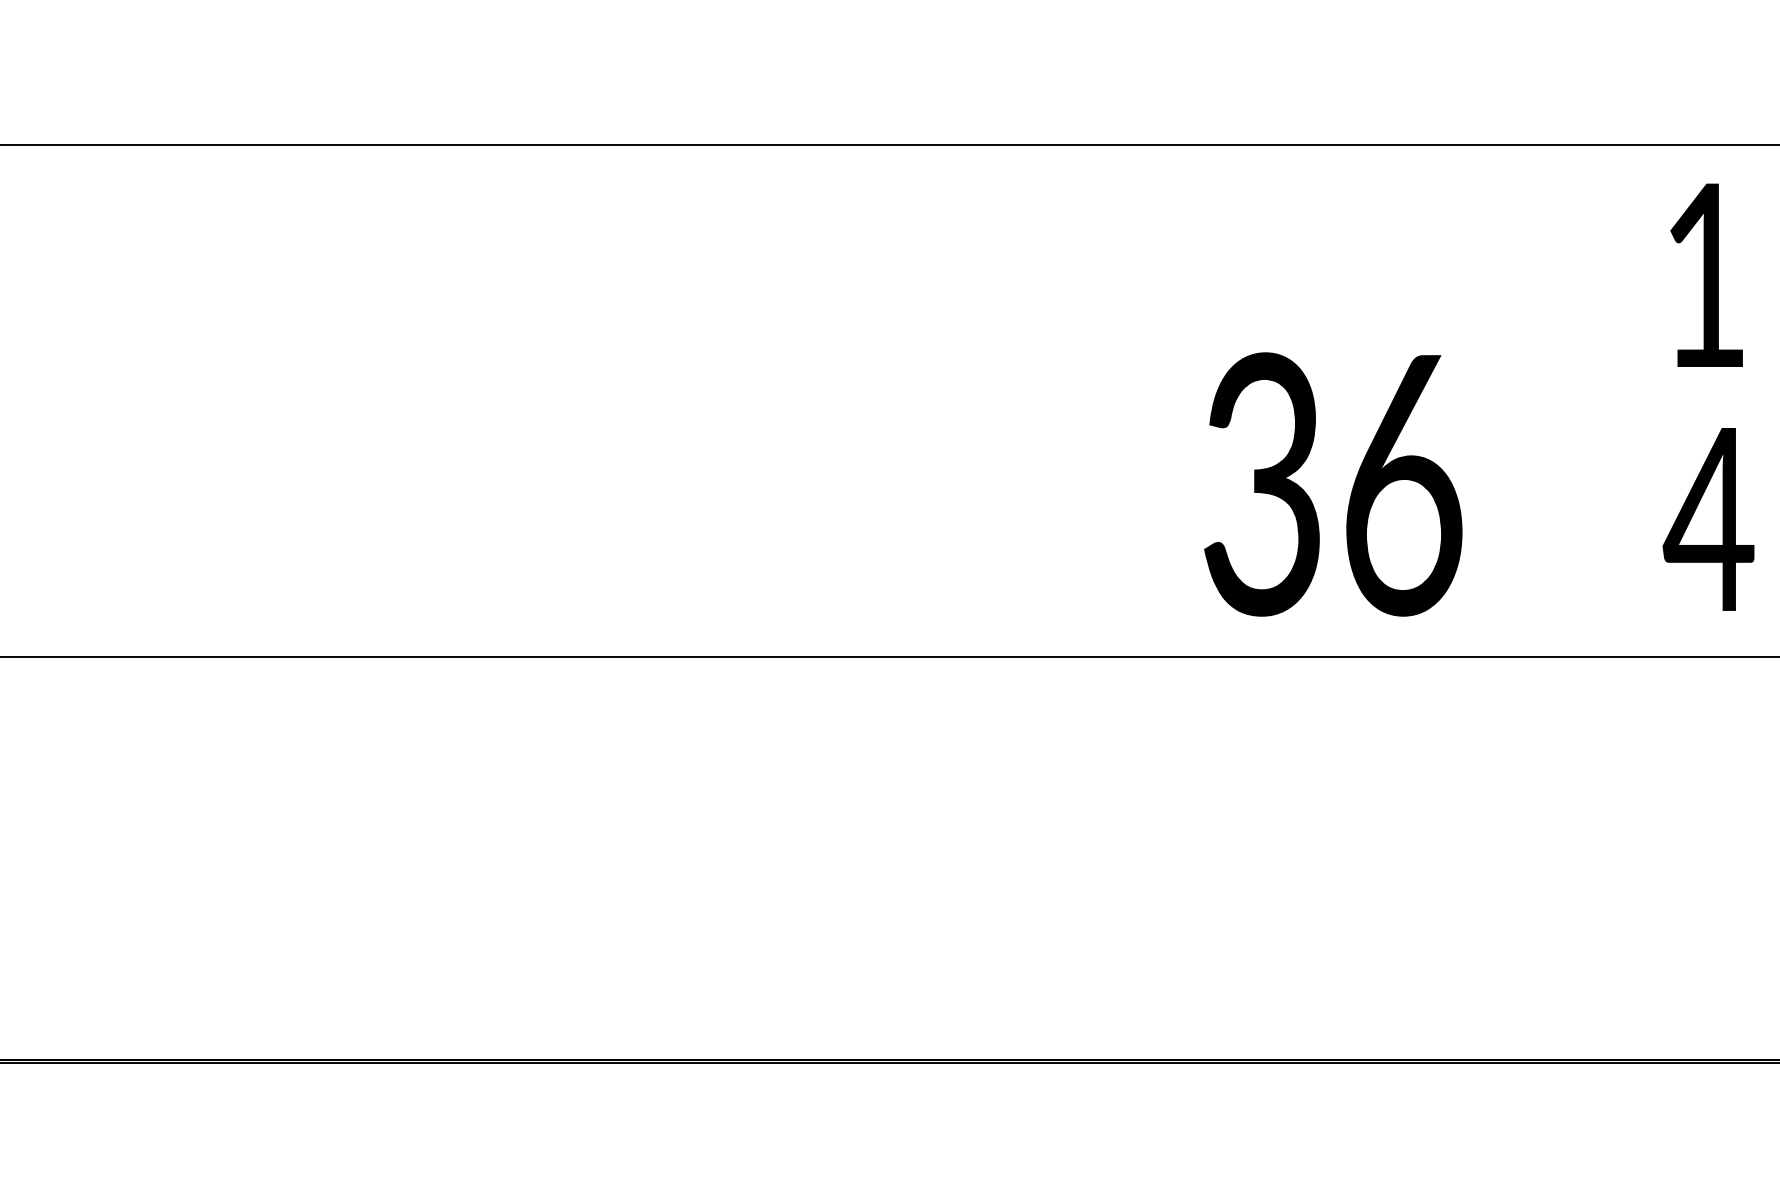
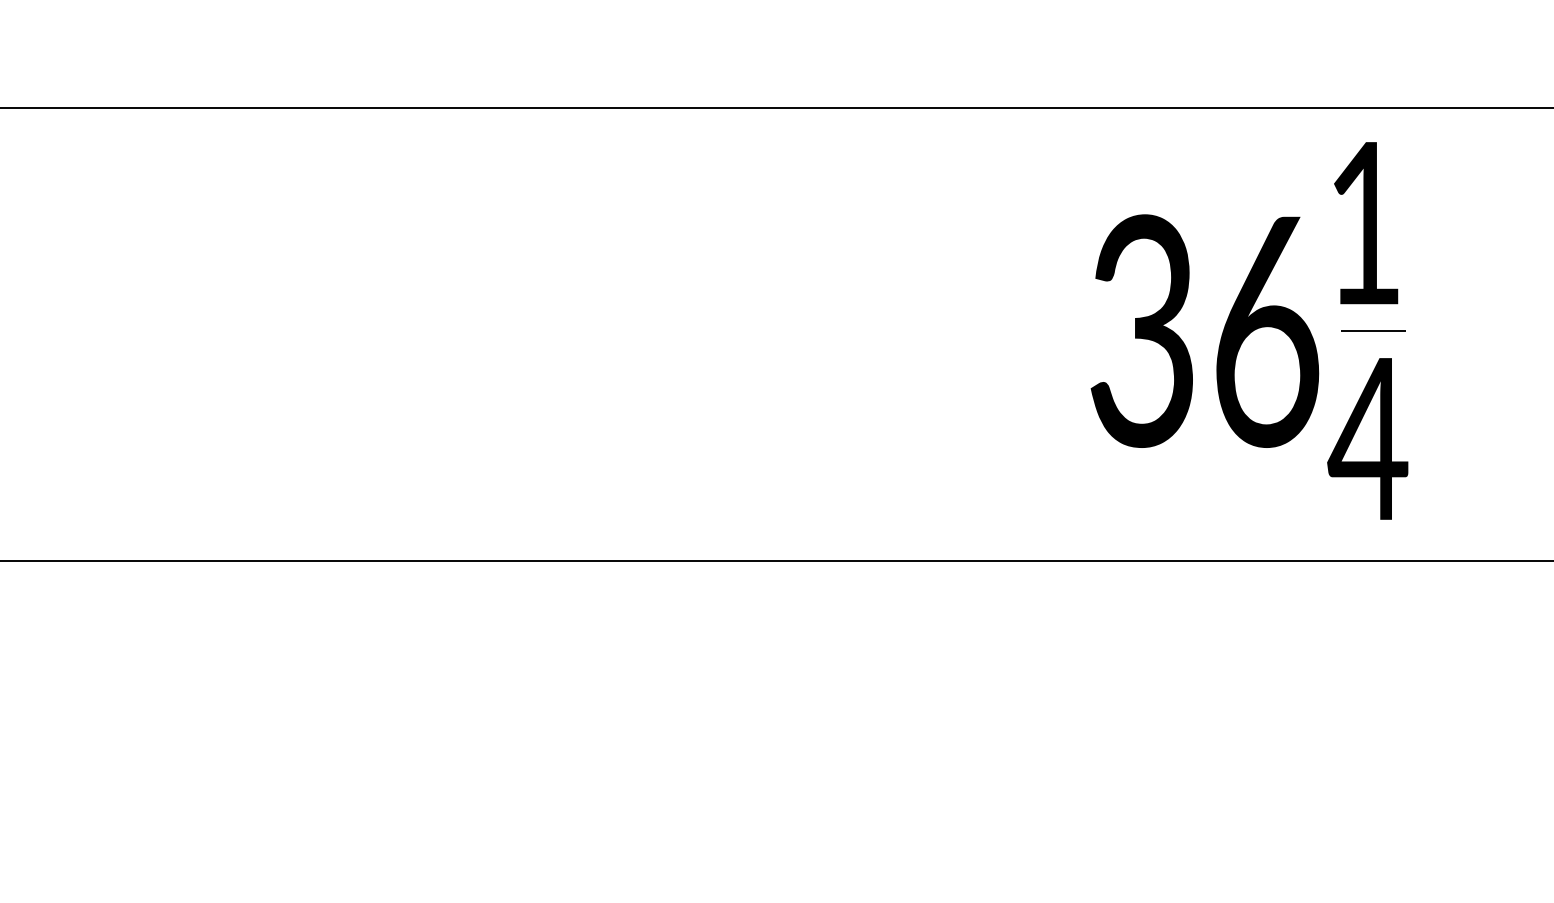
line: (1714, 397) -> (1373, 331), added
text: (1333, 484) -> (1205, 331), moved

